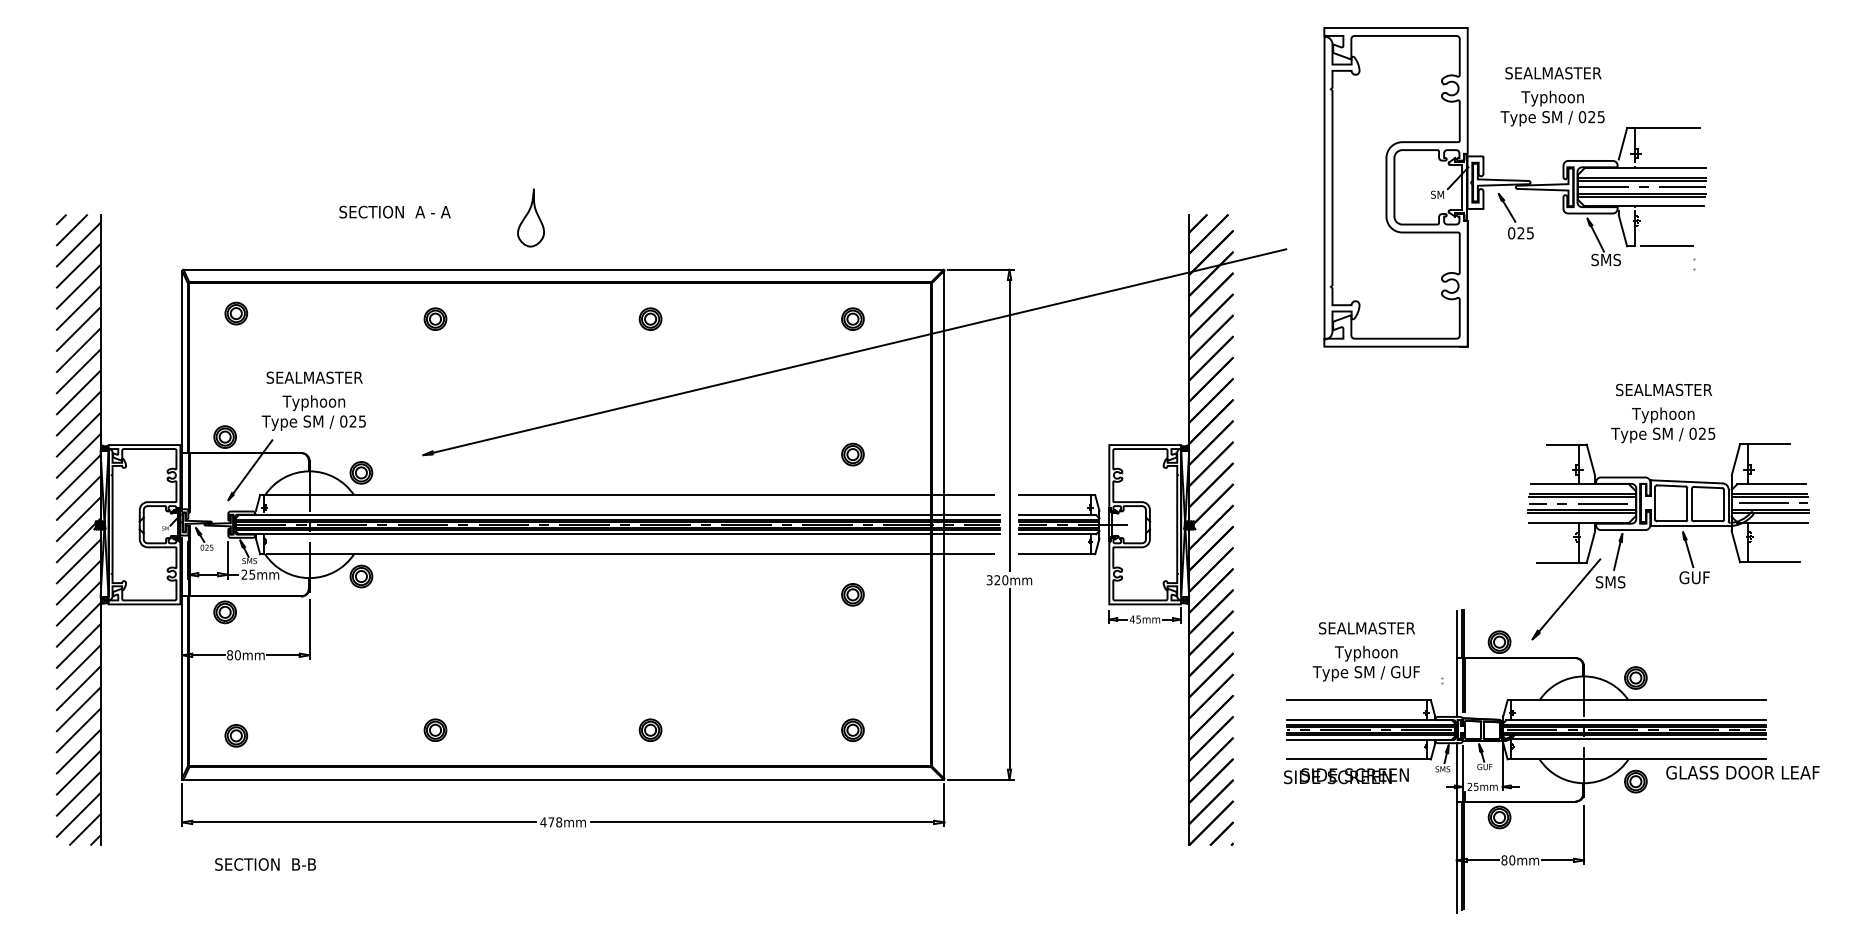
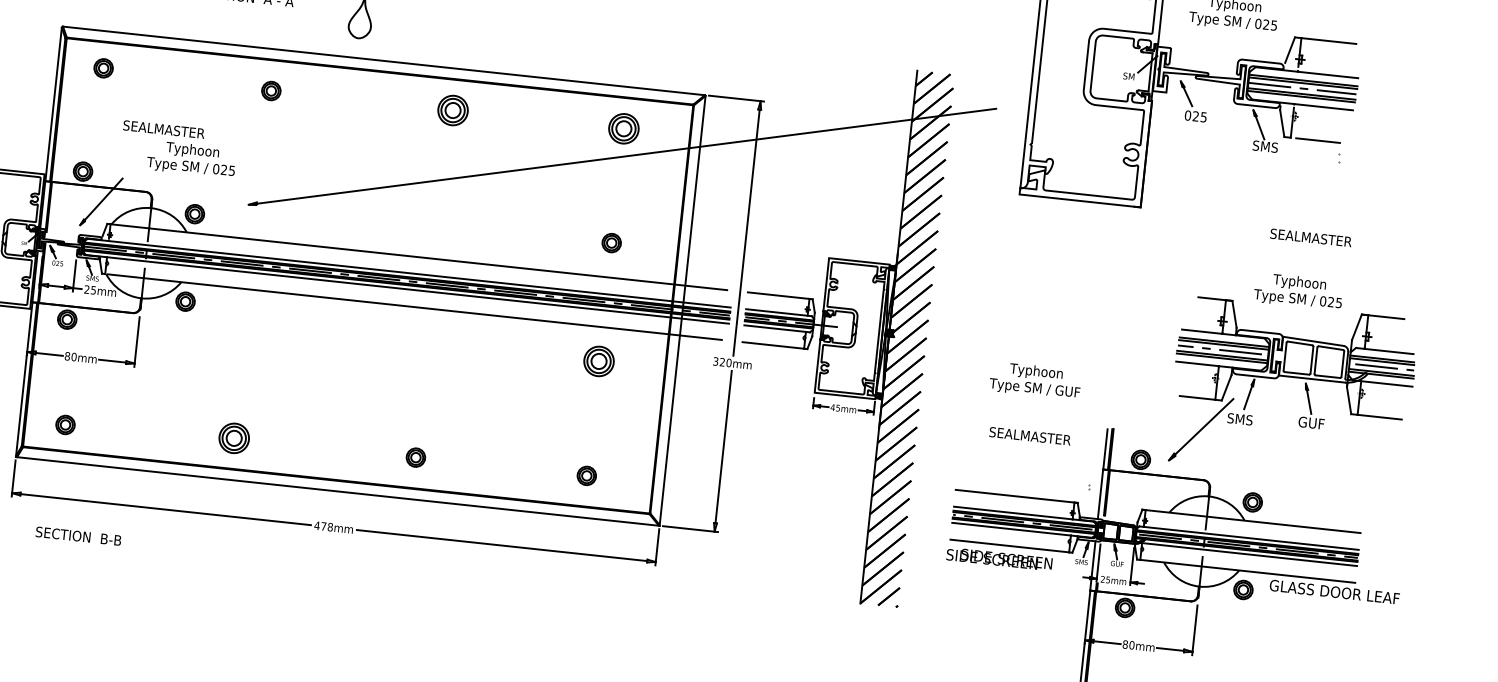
part: (650, 318) -> (453, 109), size x1.6
part: (852, 318) -> (623, 128), size x1.6
text: (1664, 389) -> (1311, 237), moved
text: (313, 412) -> (191, 158), moved
part: (852, 594) -> (598, 361), size x1.6
text: (1365, 663) -> (1034, 380), moved
part: (435, 729) -> (234, 437), size x1.6

